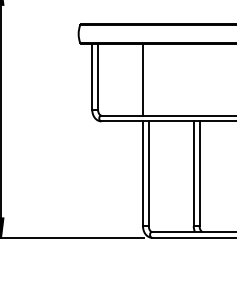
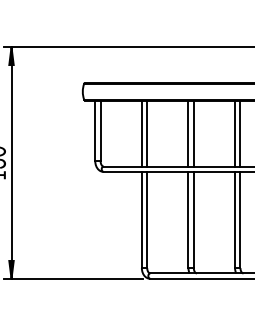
line: (149, 79) -> (147, 133), added
line: (193, 79) -> (188, 133), added
line: (199, 79) -> (193, 133), added

